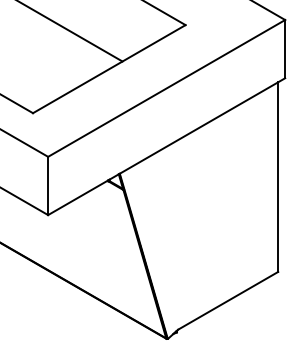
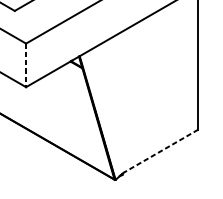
line: (48, 186) -> (26, 65), solid -> dashed
line: (228, 300) -> (161, 151), solid -> dashed

